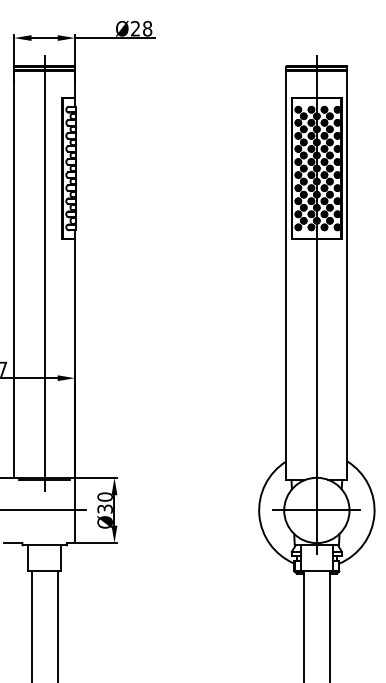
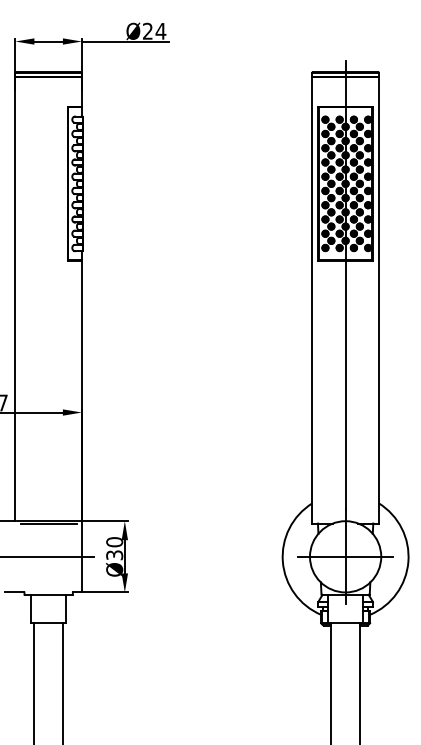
text: (147, 28) -> (160, 31), Ø28 -> Ø24
line: (44, 272) -> (48, 297), removed

